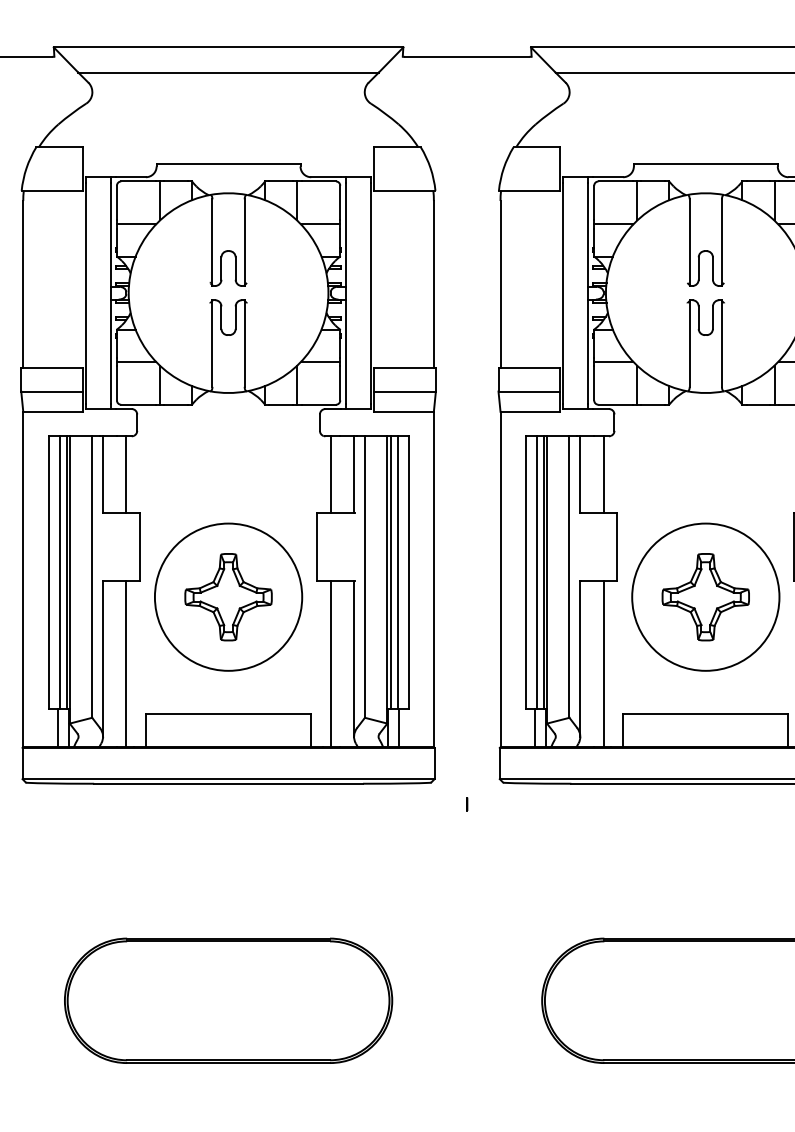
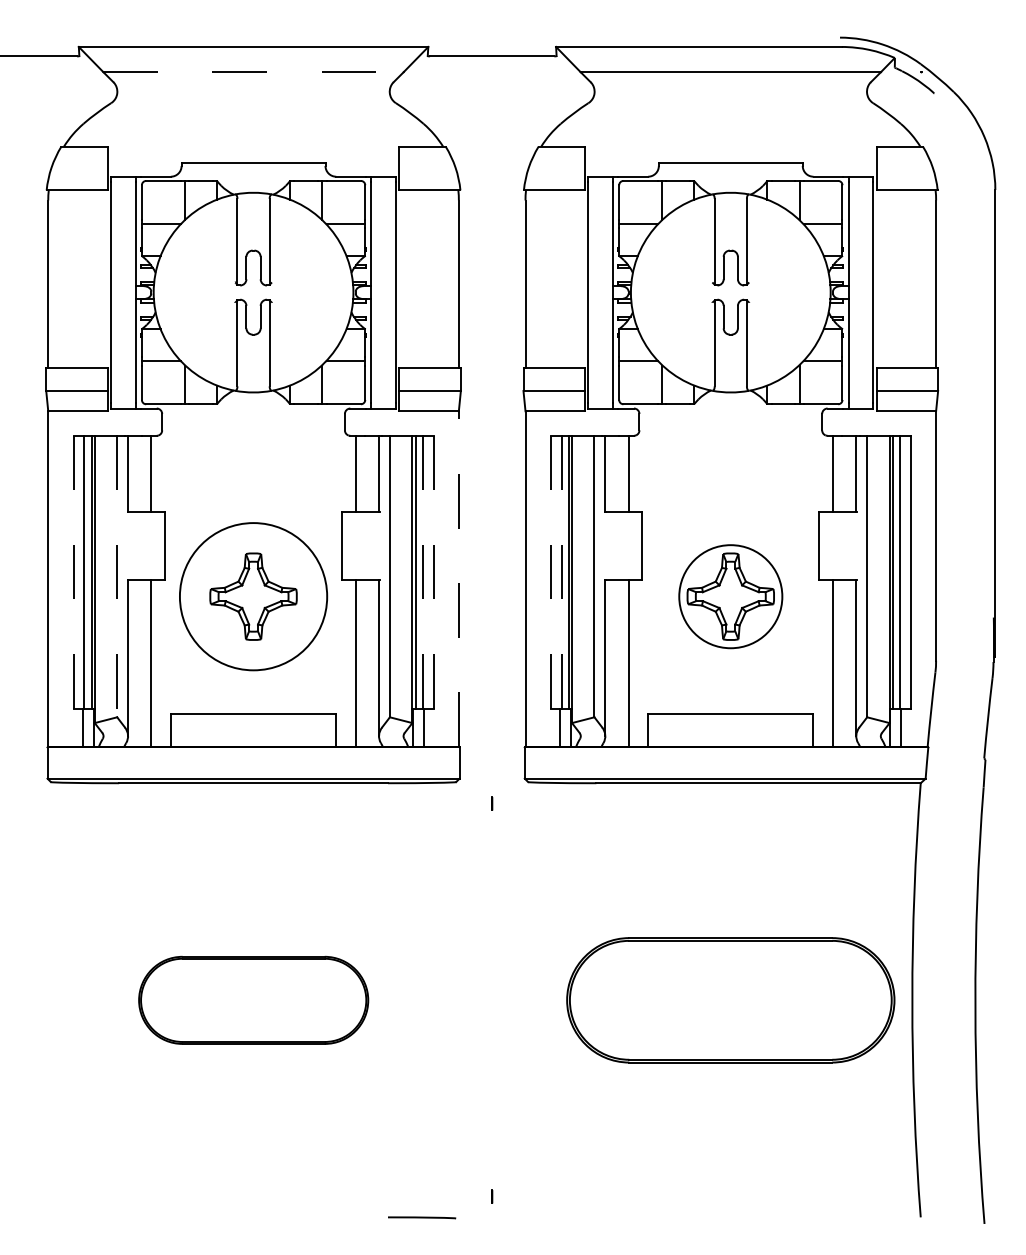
line: (229, 73) -> (254, 72), solid -> dashed
line: (48, 573) -> (73, 572), solid -> dashed
line: (397, 573) -> (422, 572), solid -> dashed
line: (408, 573) -> (433, 572), solid -> dashed
line: (525, 573) -> (550, 572), solid -> dashed
line: (536, 573) -> (561, 572), solid -> dashed
line: (92, 577) -> (117, 576), solid -> dashed
line: (433, 579) -> (458, 578), solid -> dashed
circle: (705, 597) -> (730, 596), size x0.7
part: (228, 1001) -> (253, 1000), size x0.7

